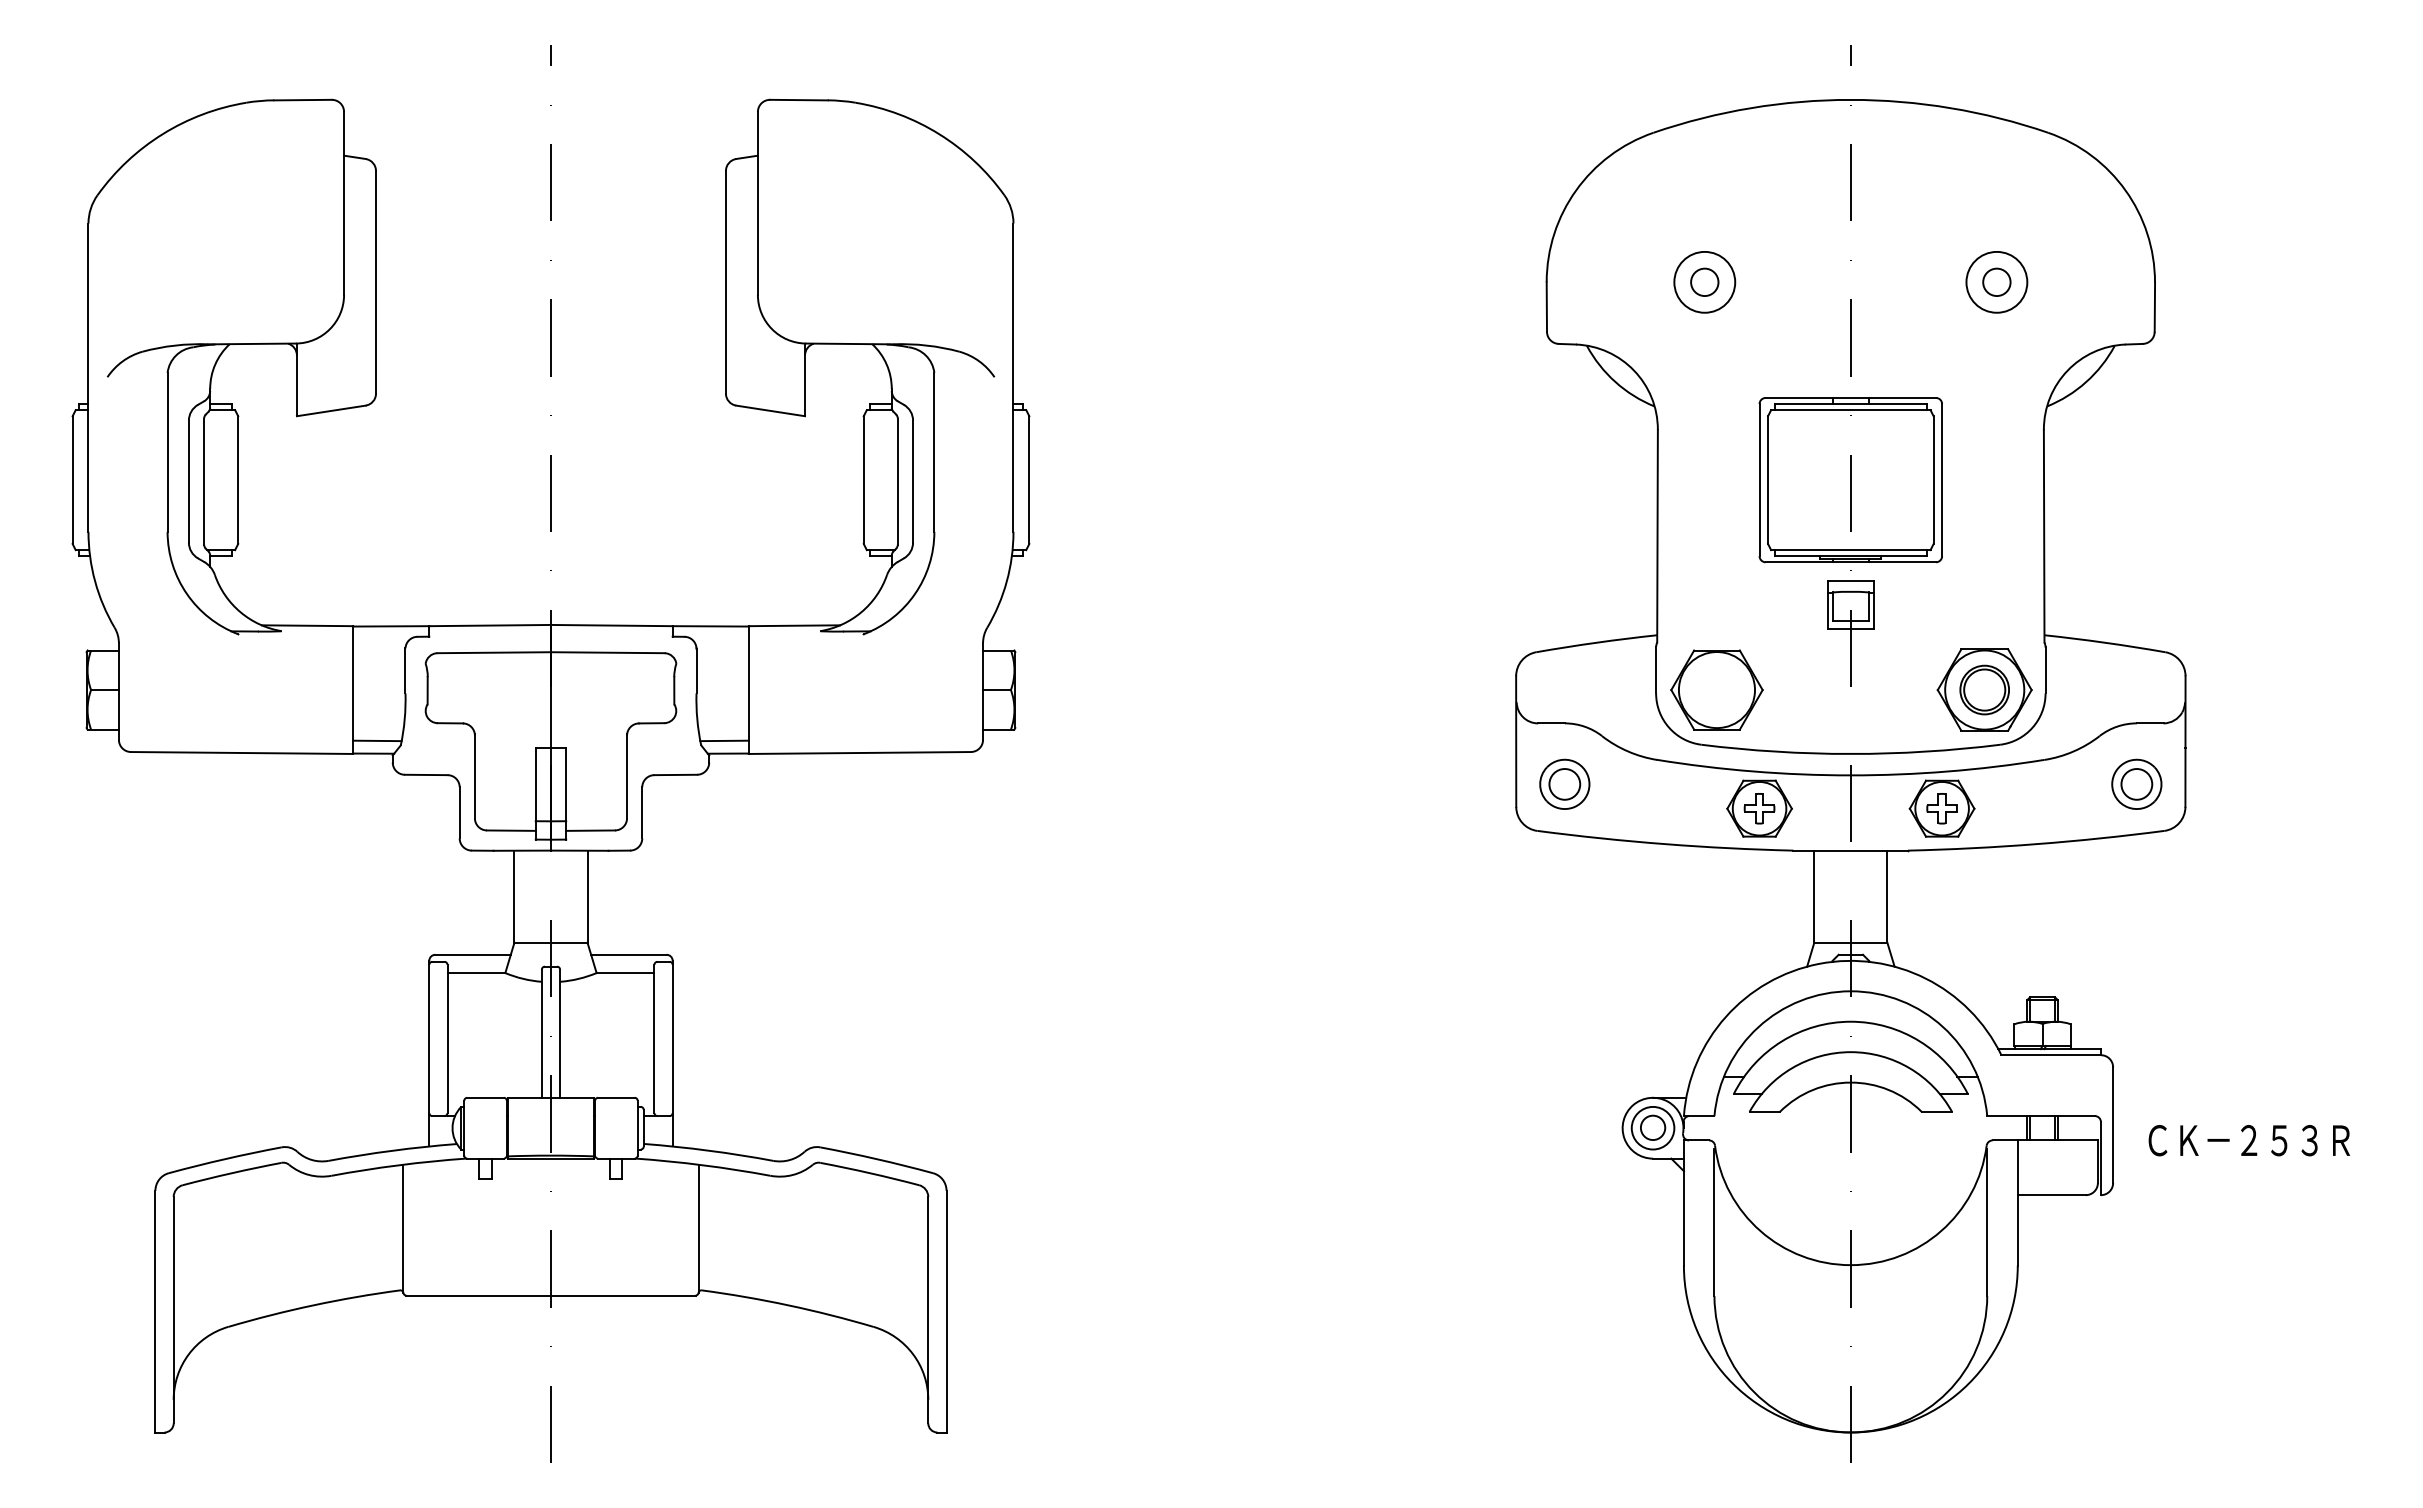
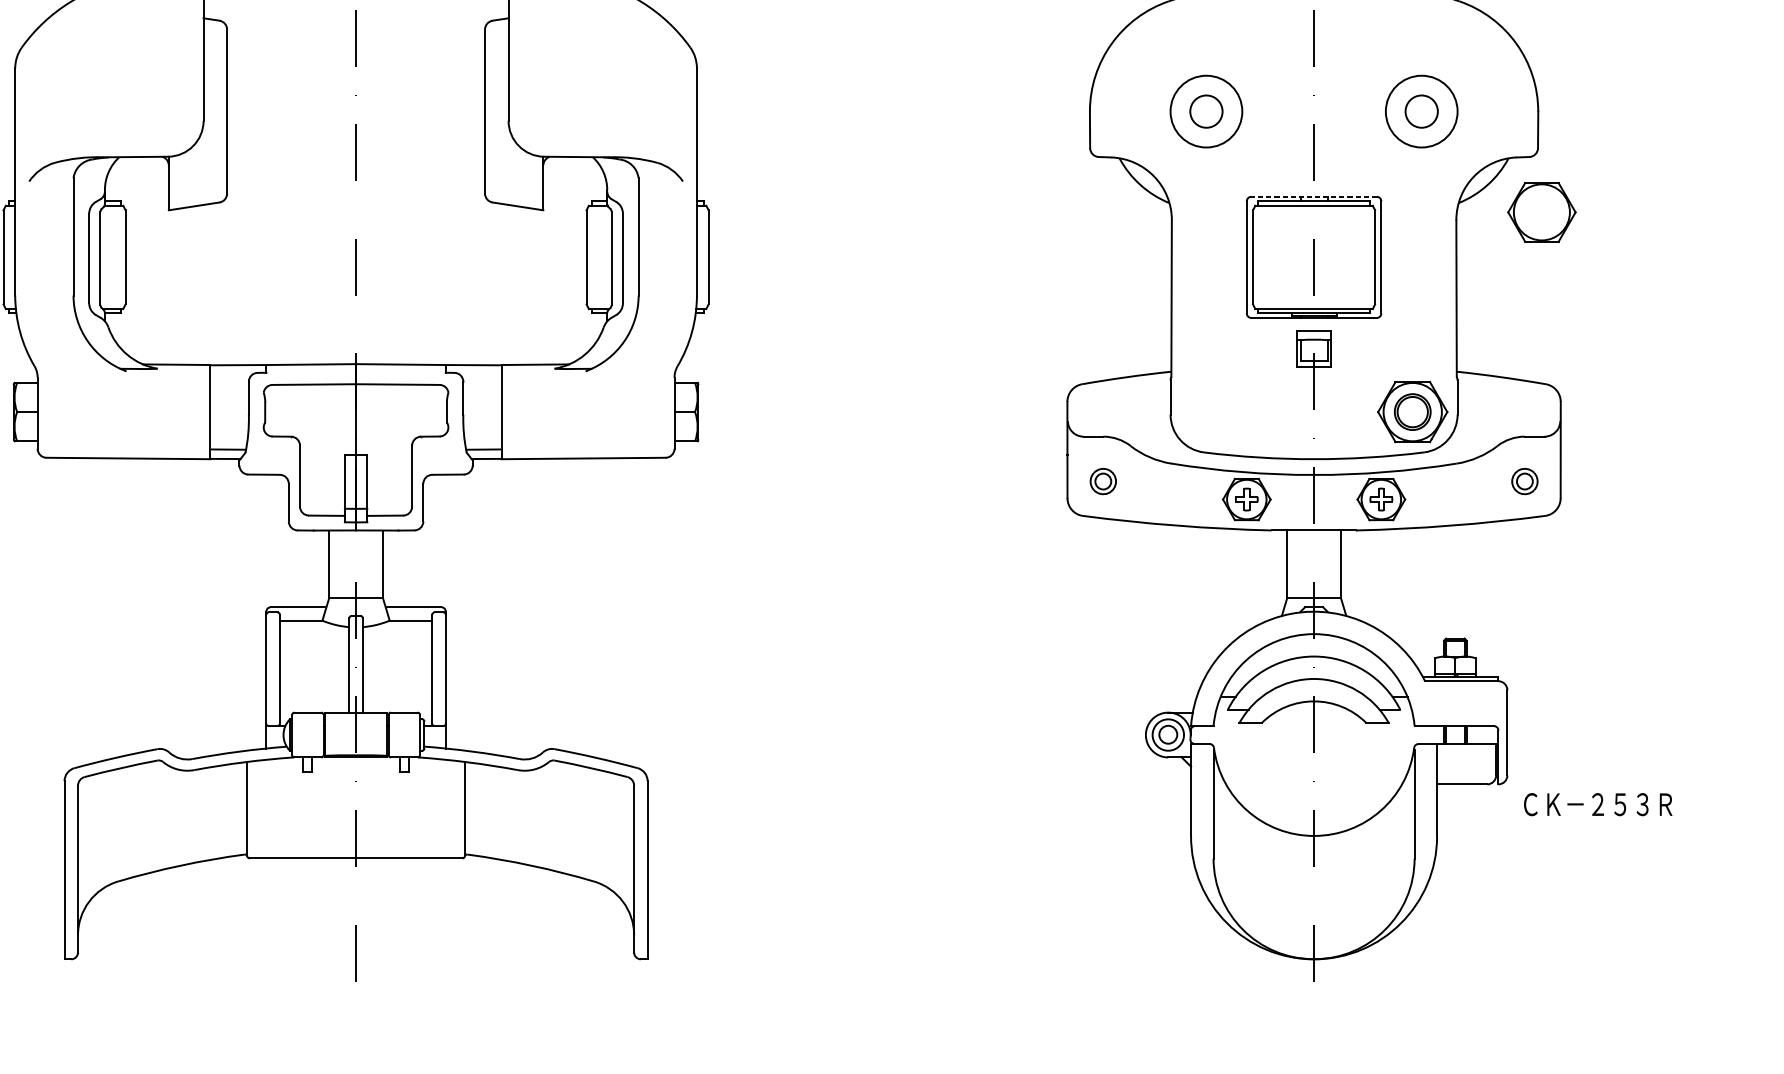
circle: (1704, 281) -> (1206, 111), size x1.6
circle: (1996, 281) -> (1421, 111), size x1.6
circle: (1704, 282) -> (1206, 111), size x1.6
circle: (1996, 282) -> (1421, 111), size x1.6
line: (1850, 397) -> (1313, 196), solid -> dashed
part: (1716, 689) -> (1541, 211), moved
part: (1564, 783) -> (1103, 480), size x0.7
part: (2136, 783) -> (1524, 480), size x0.7
text: (2248, 1140) -> (1597, 804), moved

